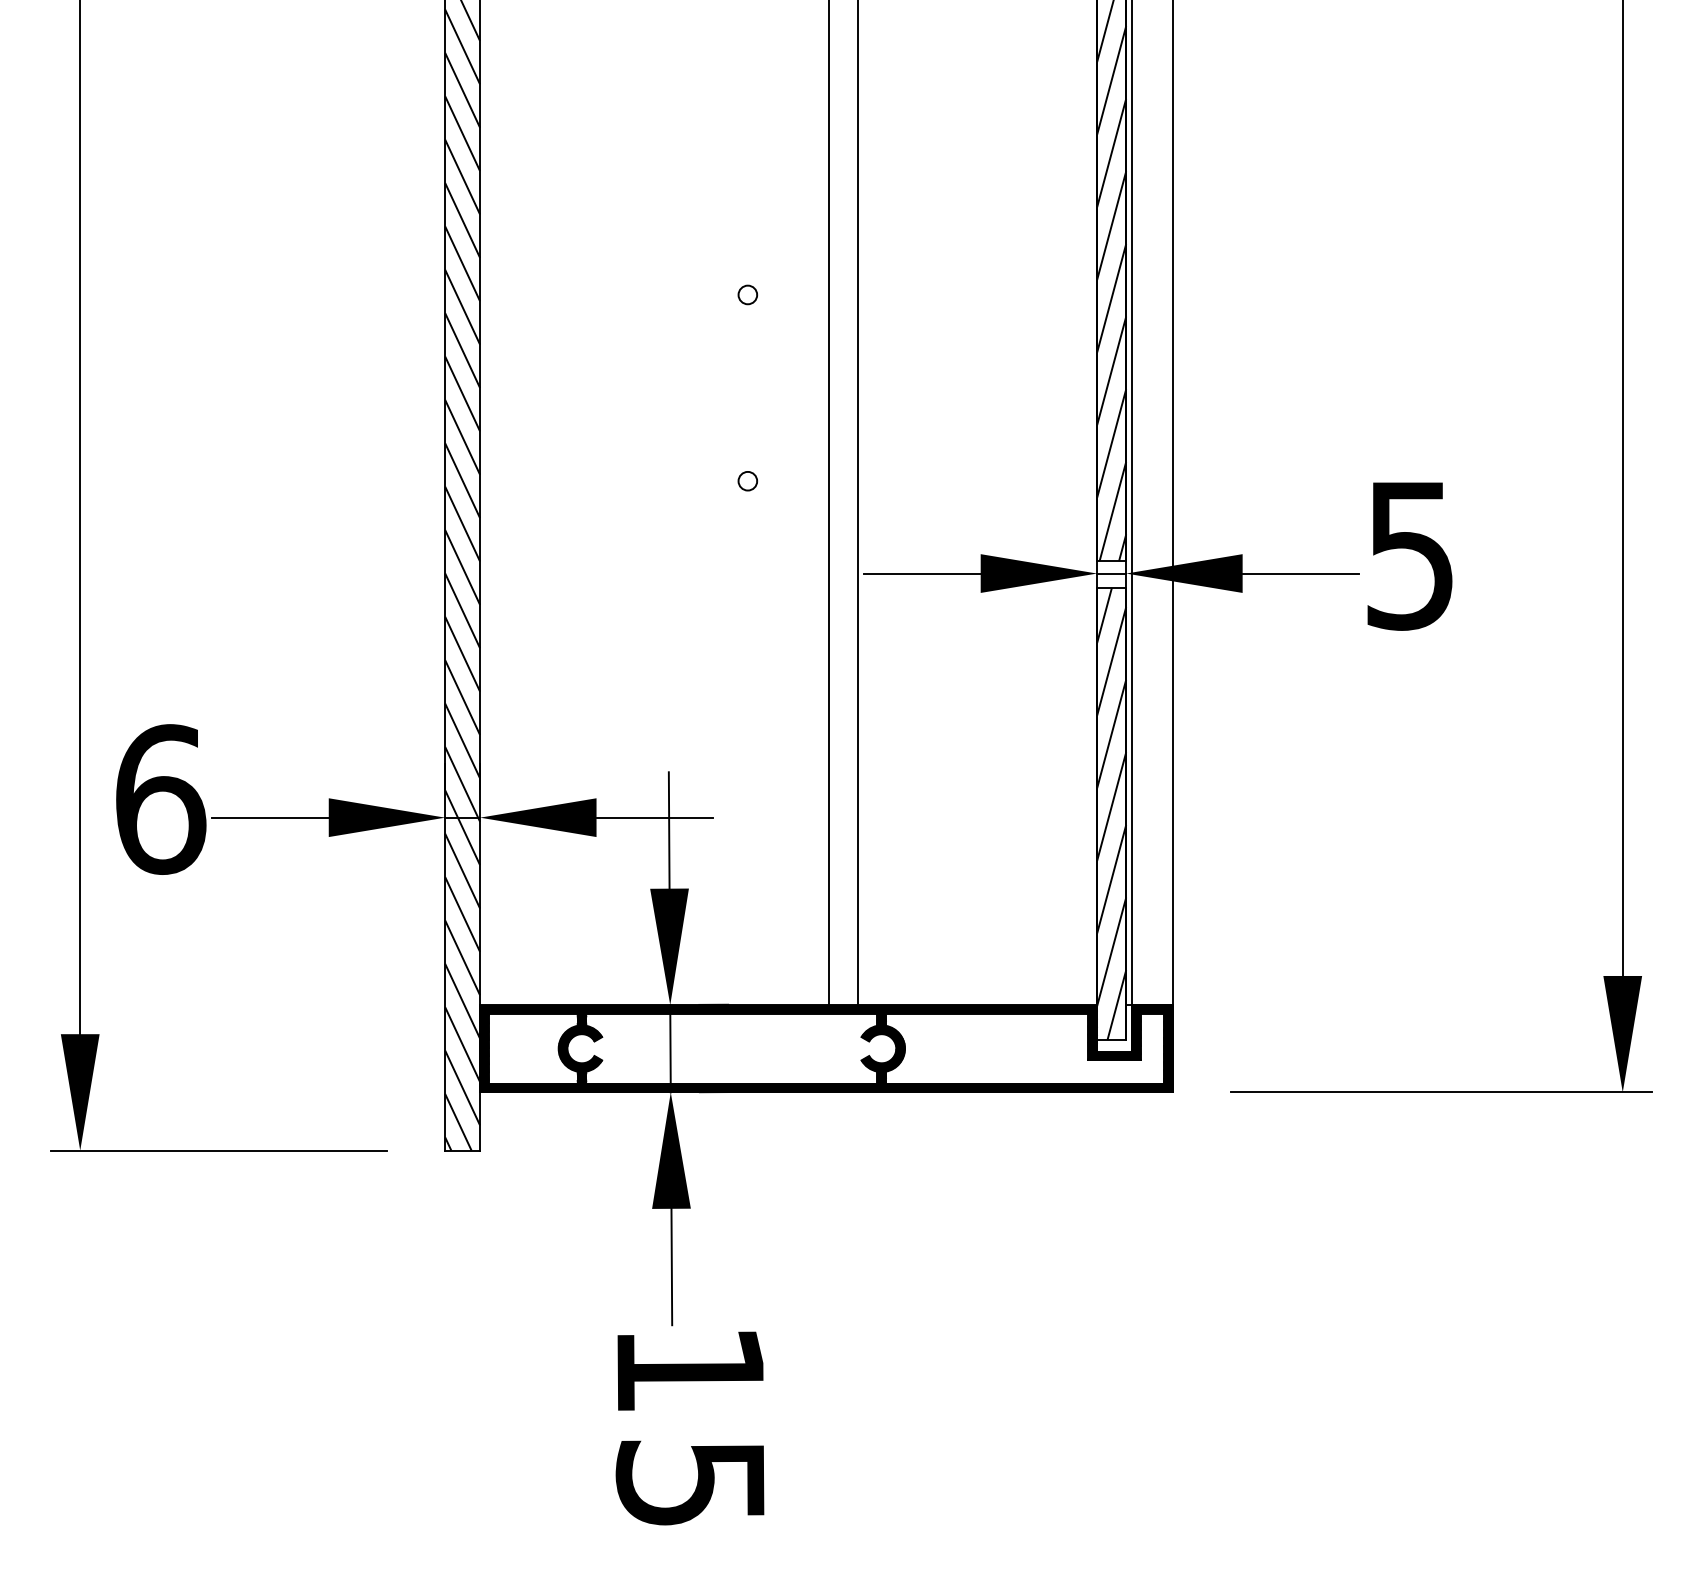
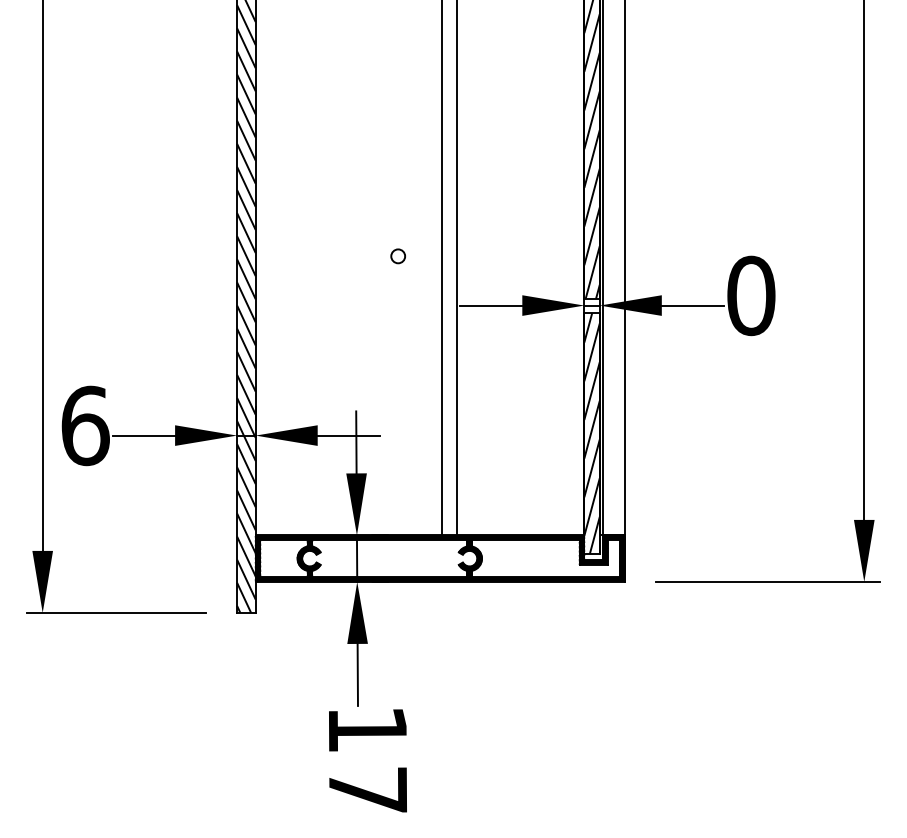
circle: (748, 293) -> (398, 156), removed
circle: (748, 481) -> (398, 256), size x1.4
text: (1410, 554) -> (751, 295), 5 -> 0
text: (690, 1482) -> (367, 789), 15 -> 17

